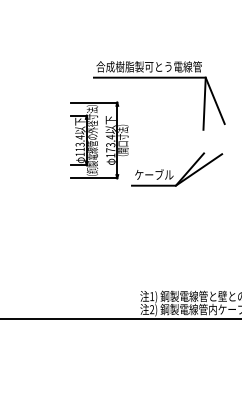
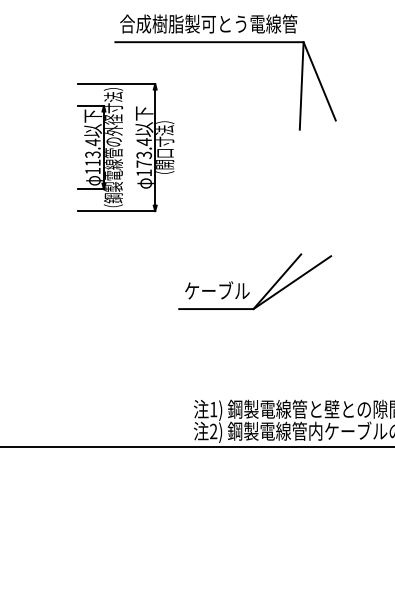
part: (170, 170) -> (244, 283), moved

